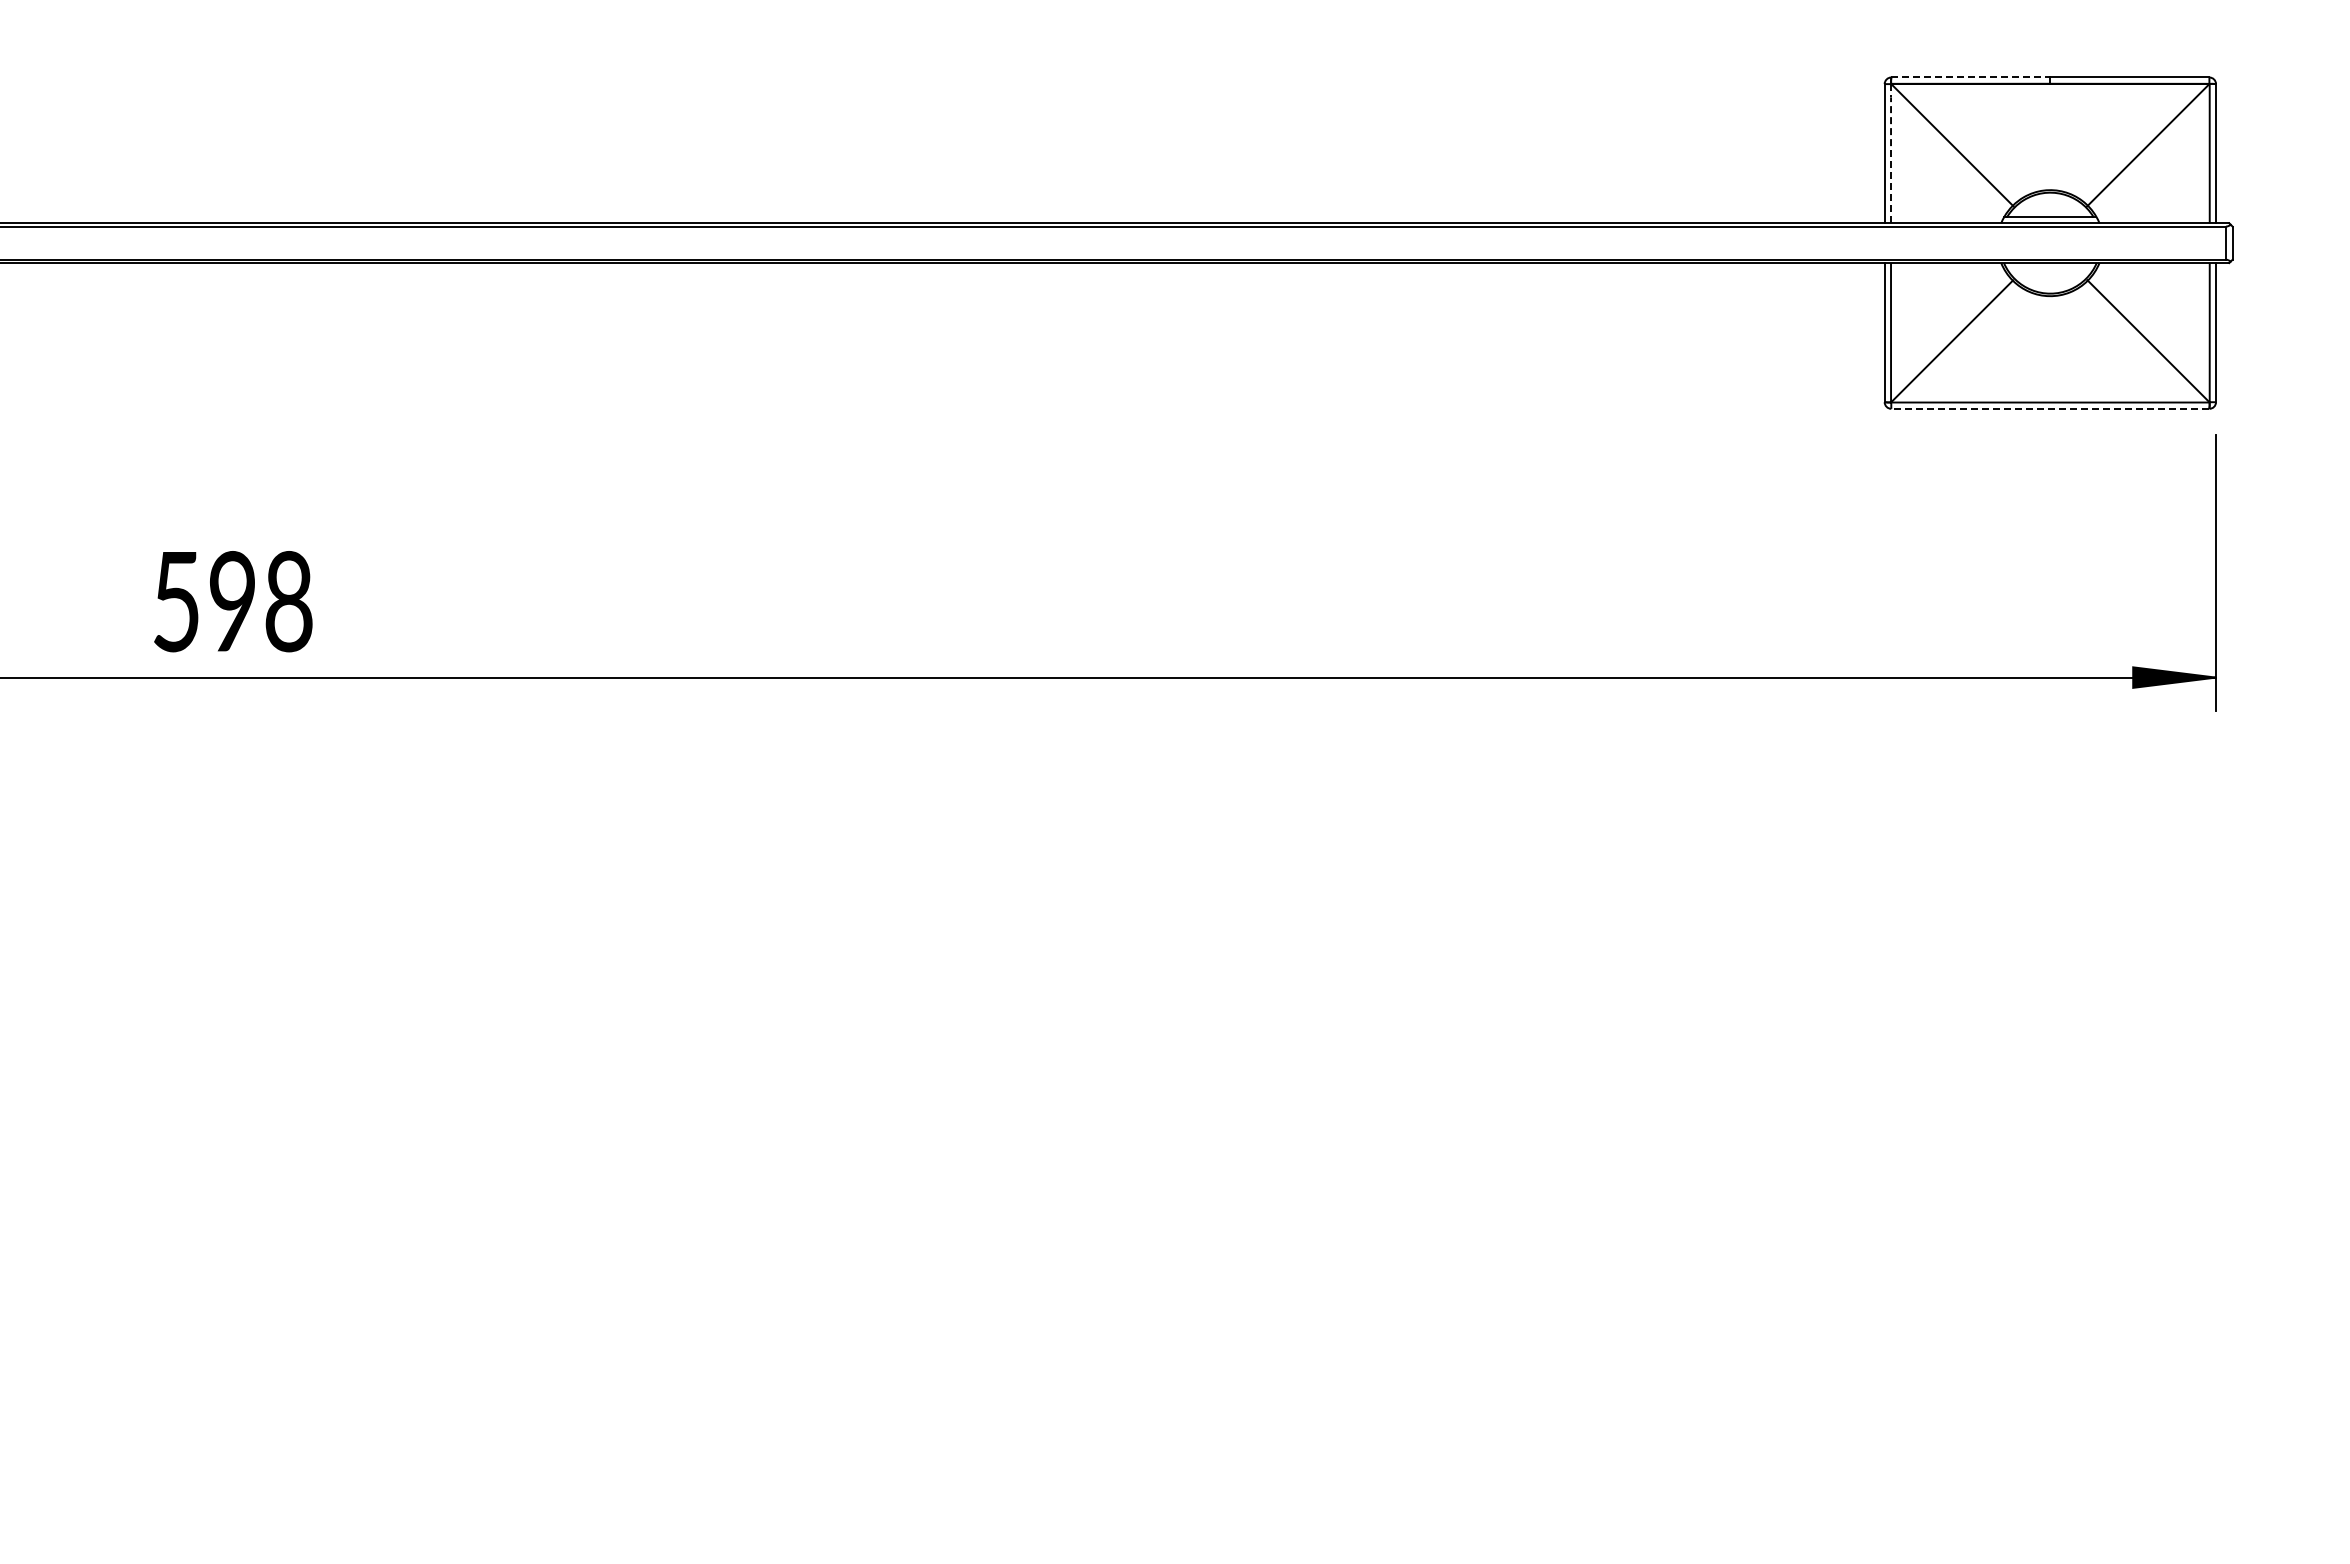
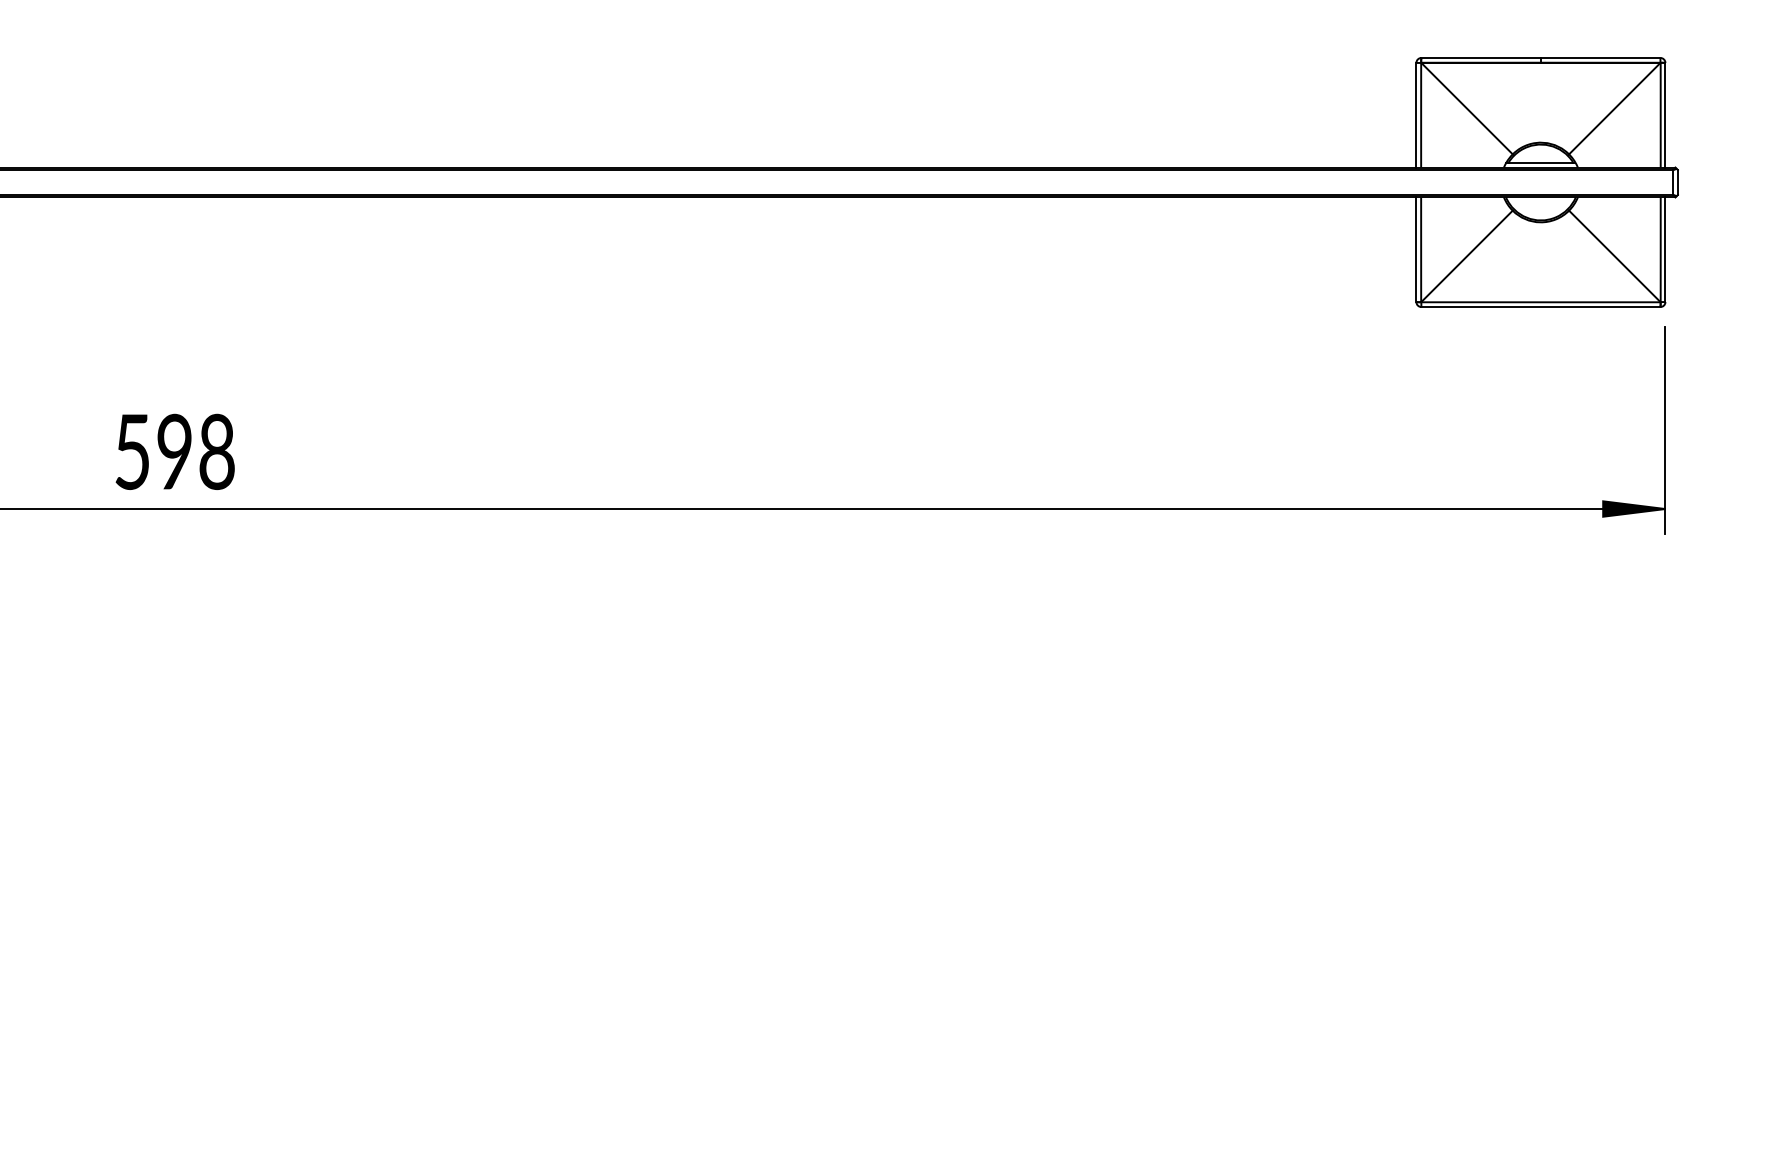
line: (1970, 77) -> (1480, 57), dashed -> solid
line: (1891, 152) -> (1421, 114), dashed -> solid
line: (2049, 408) -> (1540, 306), dashed -> solid

